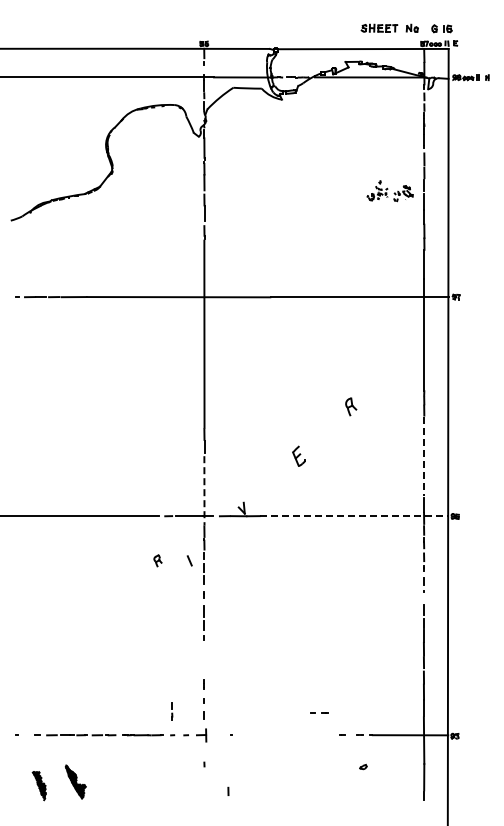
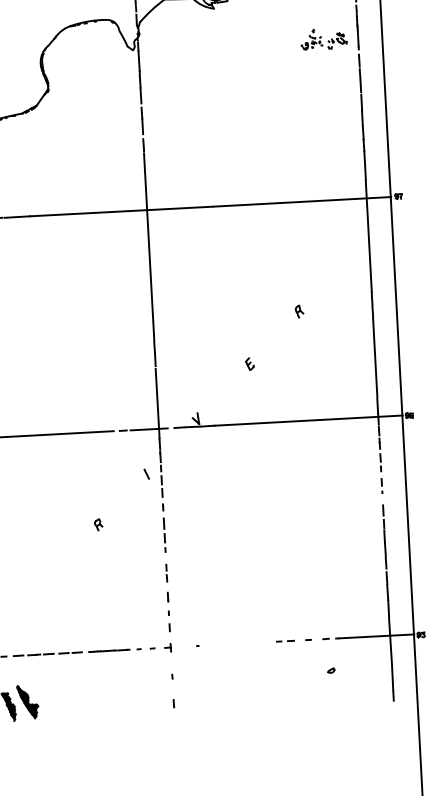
part: (389, 191) -> (323, 39), moved
part: (350, 406) -> (298, 311), size x0.71
part: (297, 456) -> (248, 364), size x0.62
line: (424, 456) -> (375, 357), dashed -> solid
line: (204, 490) -> (157, 403), dashed -> solid
line: (354, 516) -> (308, 420), dashed -> solid
part: (157, 560) -> (98, 524), moved
line: (172, 712) -> (166, 573), moved
line: (321, 712) -> (287, 640), moved
part: (201, 735) -> (167, 647), size x0.62
part: (75, 781) -> (27, 701), moved
line: (228, 790) -> (173, 702), moved

